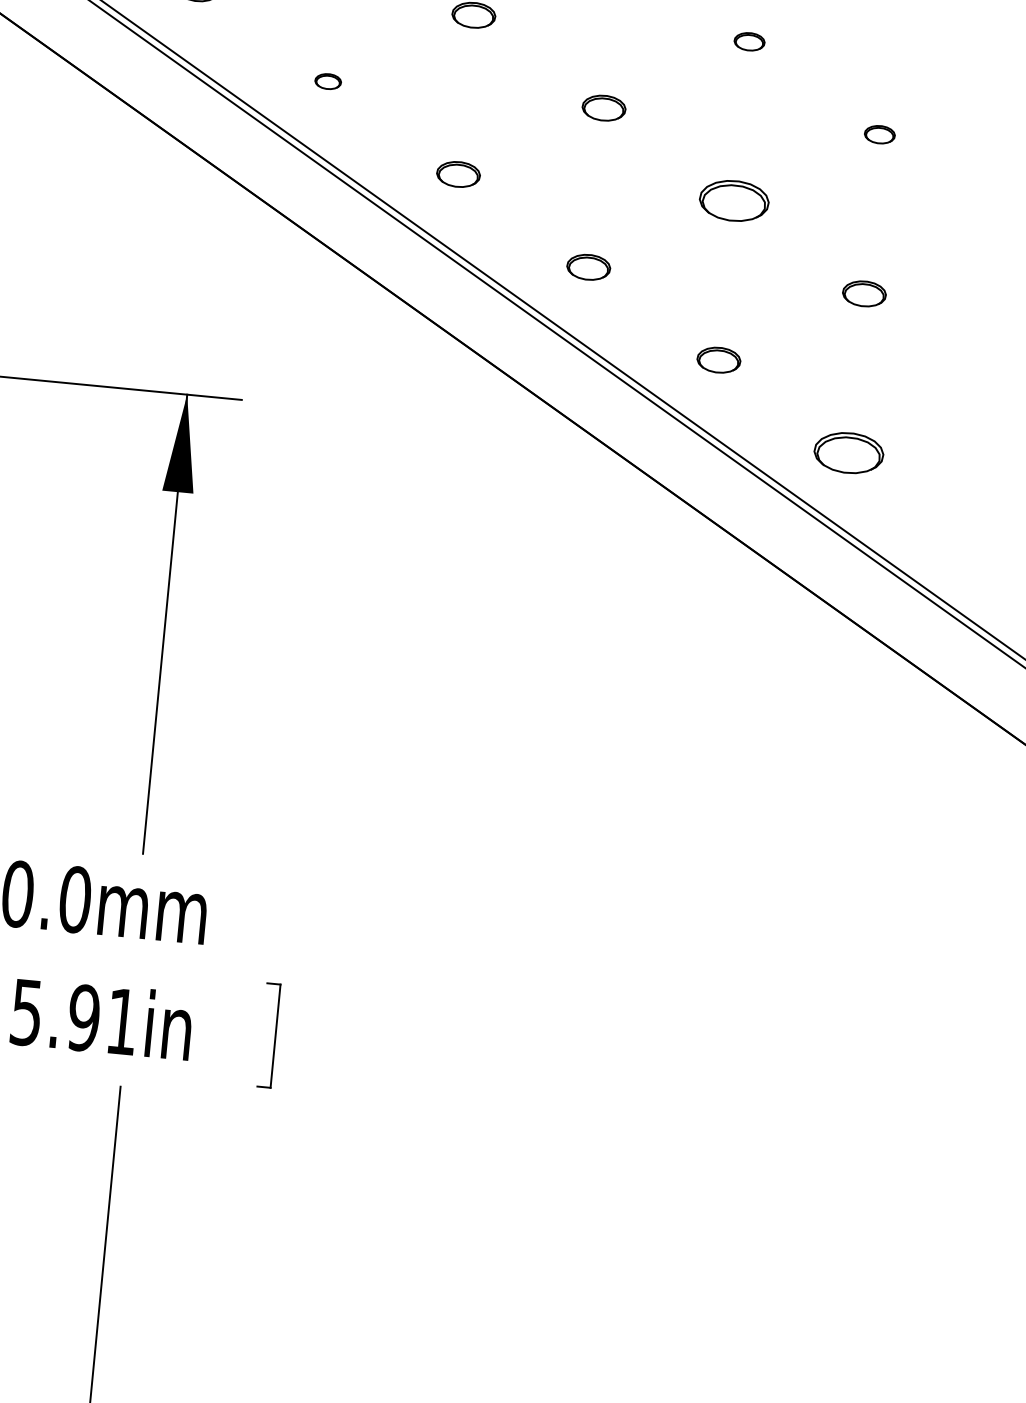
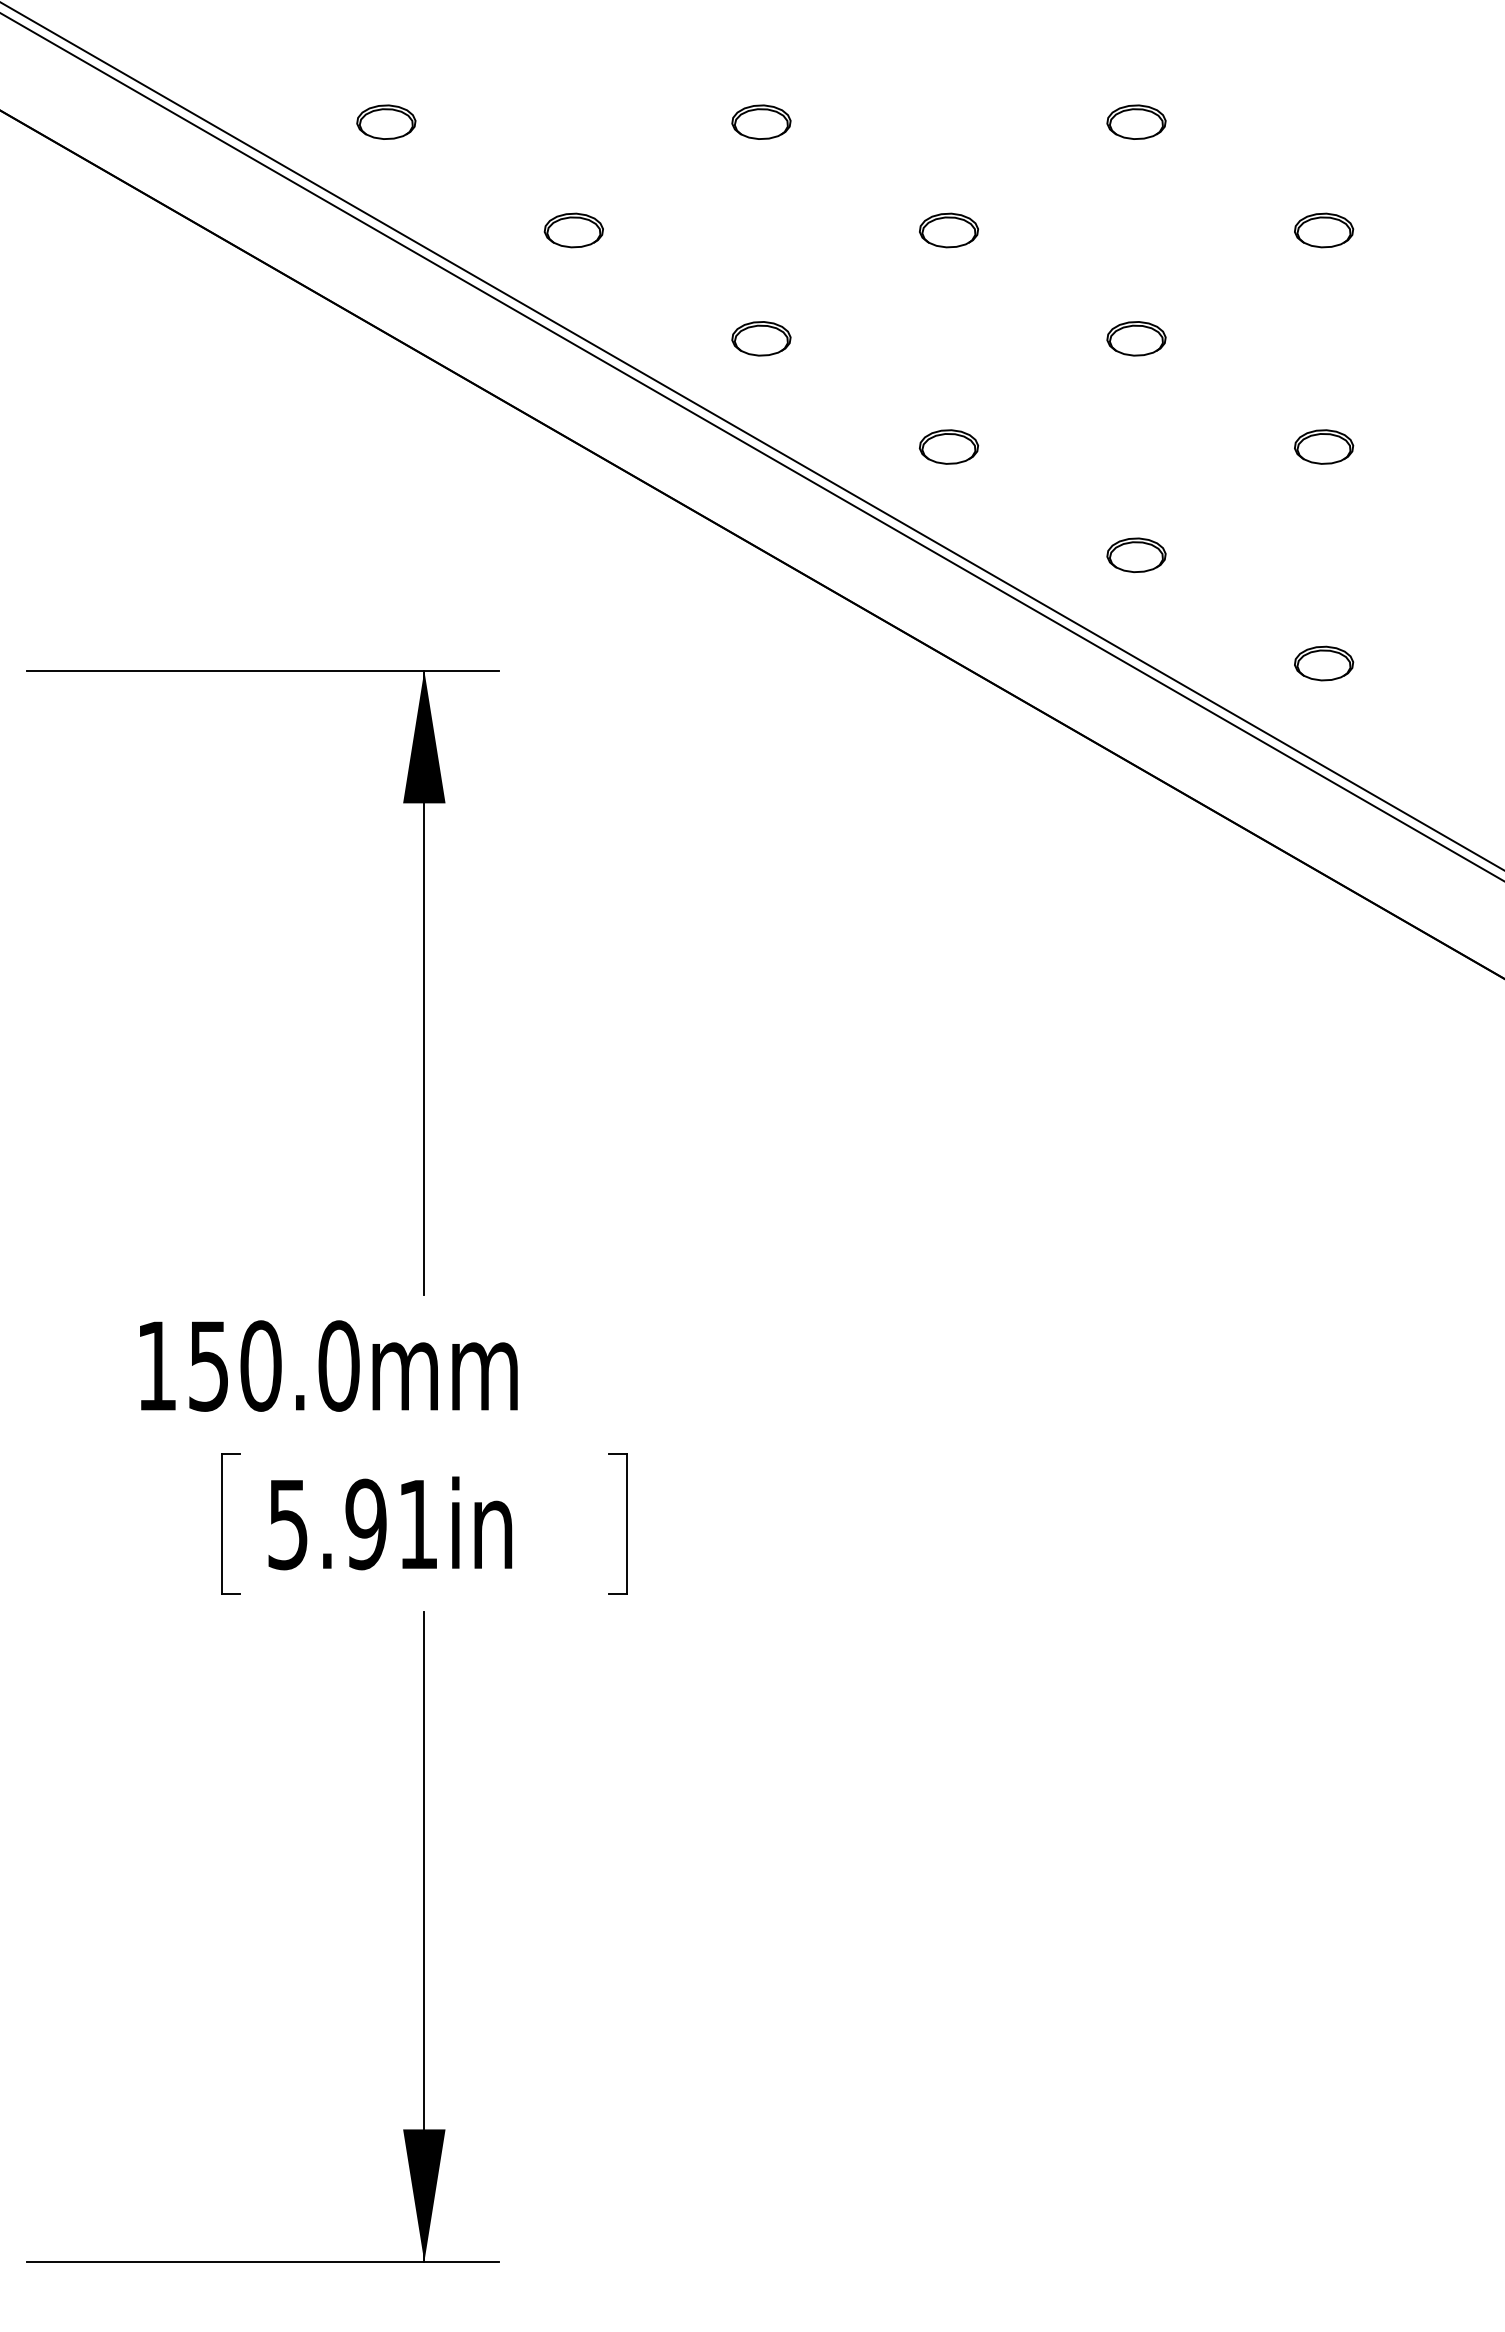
part: (749, 41) -> (1136, 121), size x1.43
part: (328, 81) -> (573, 230), size x1.67
part: (880, 134) -> (1324, 230), size x1.43
part: (734, 200) -> (1136, 338), size x0.62
part: (849, 453) -> (1324, 663), size x0.62

